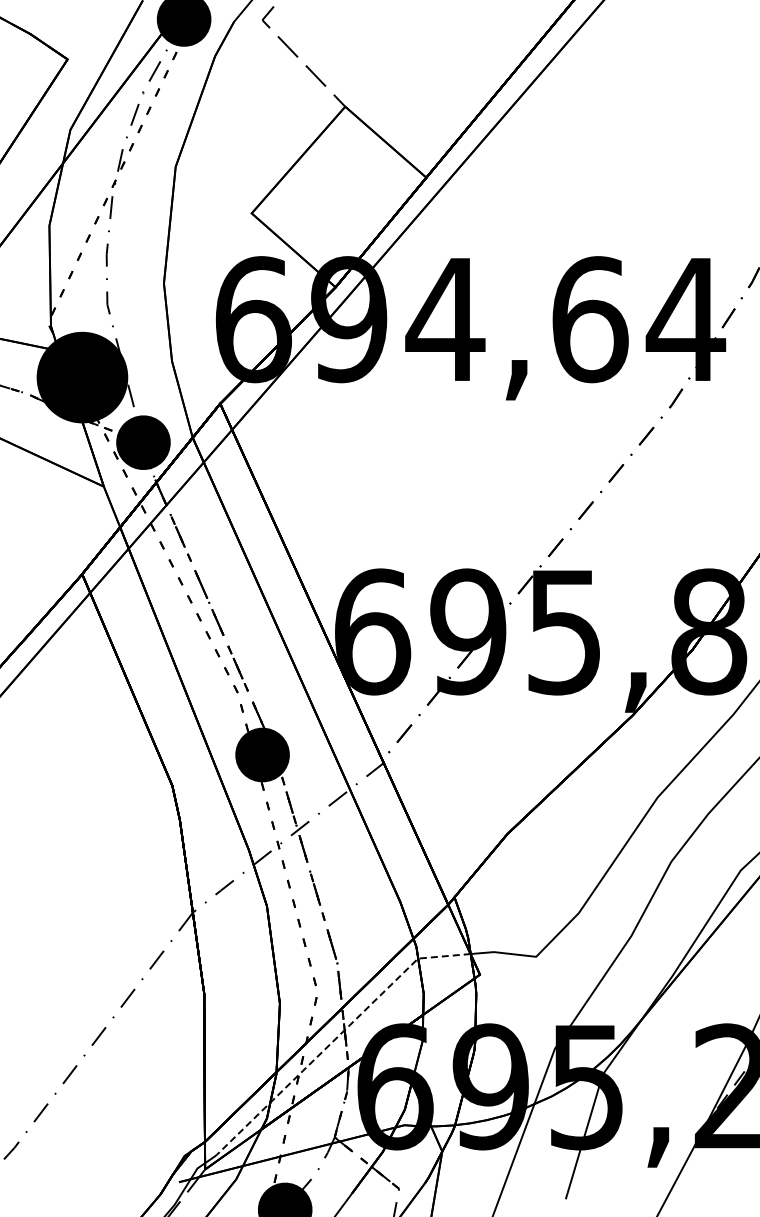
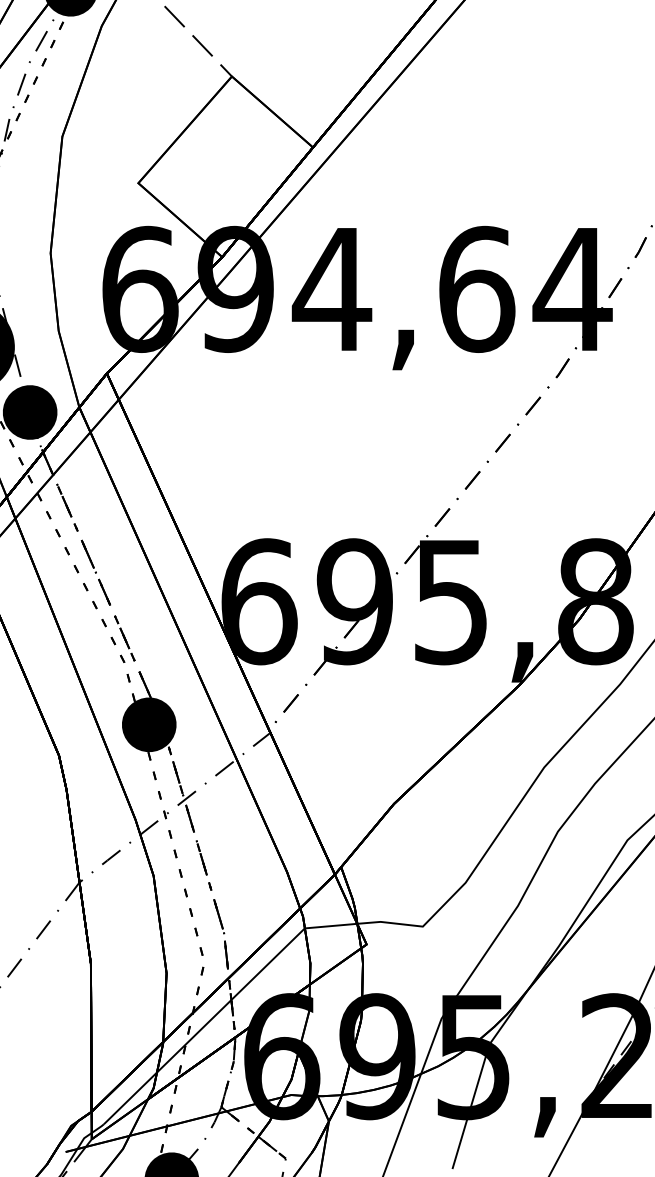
line: (336, 1038) -> (223, 1008), dashed -> solid

